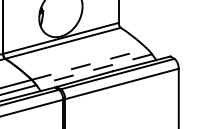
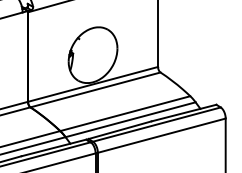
line: (89, 64) -> (125, 113), dashed -> solid
line: (94, 69) -> (130, 119), dashed -> solid

